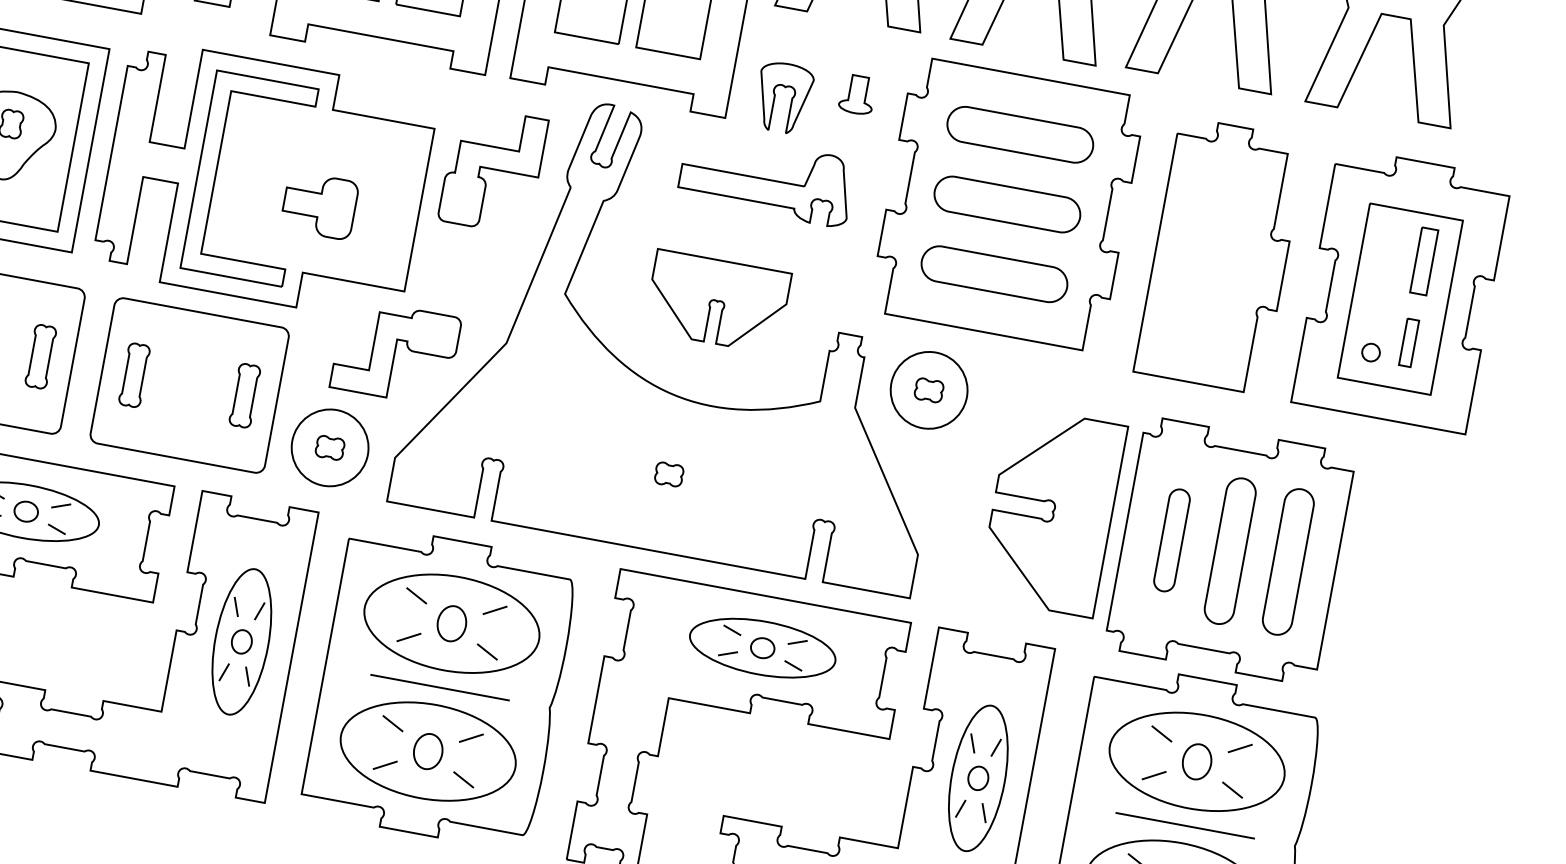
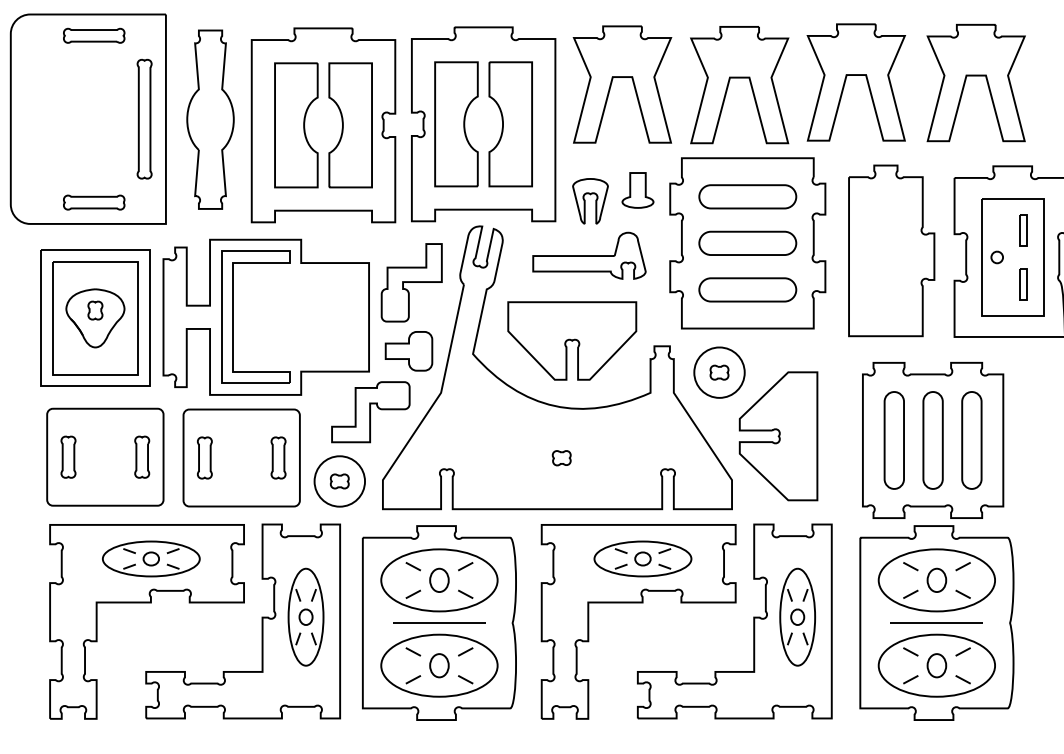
part: (856, 94) -> (637, 190), size x1.43
part: (318, 205) -> (408, 351), moved
part: (1423, 261) -> (1023, 230), size x0.71
part: (717, 301) -> (572, 340), size x1.43
part: (1369, 352) -> (996, 257), moved
part: (1052, 512) -> (778, 436), moved
part: (1170, 540) -> (893, 440), size x1.43

